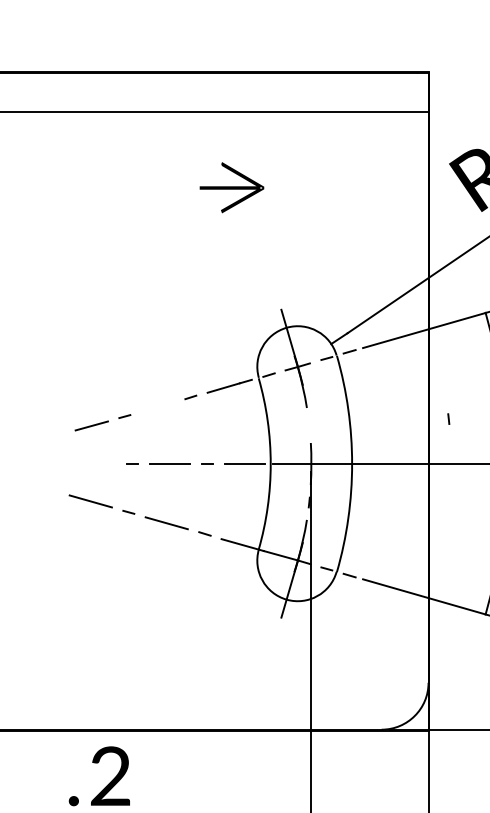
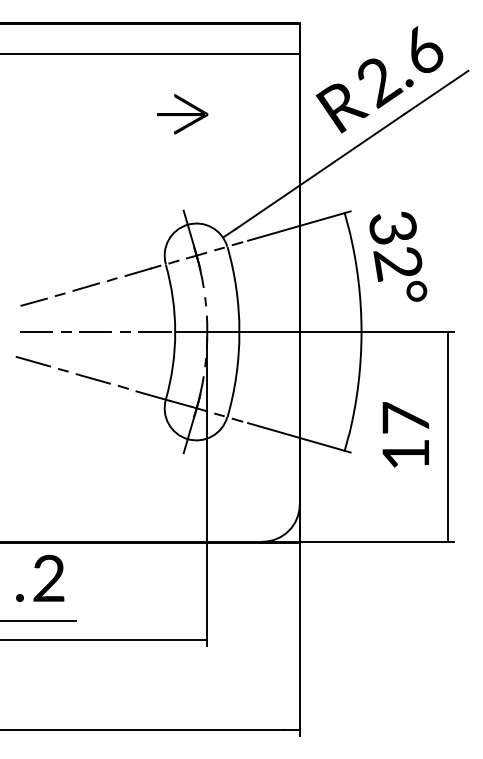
part: (231, 187) -> (182, 114), moved
line: (156, 406) -> (85, 286), added
curve: (448, 418) -> (205, 301), moved
line: (94, 463) -> (36, 331), added

